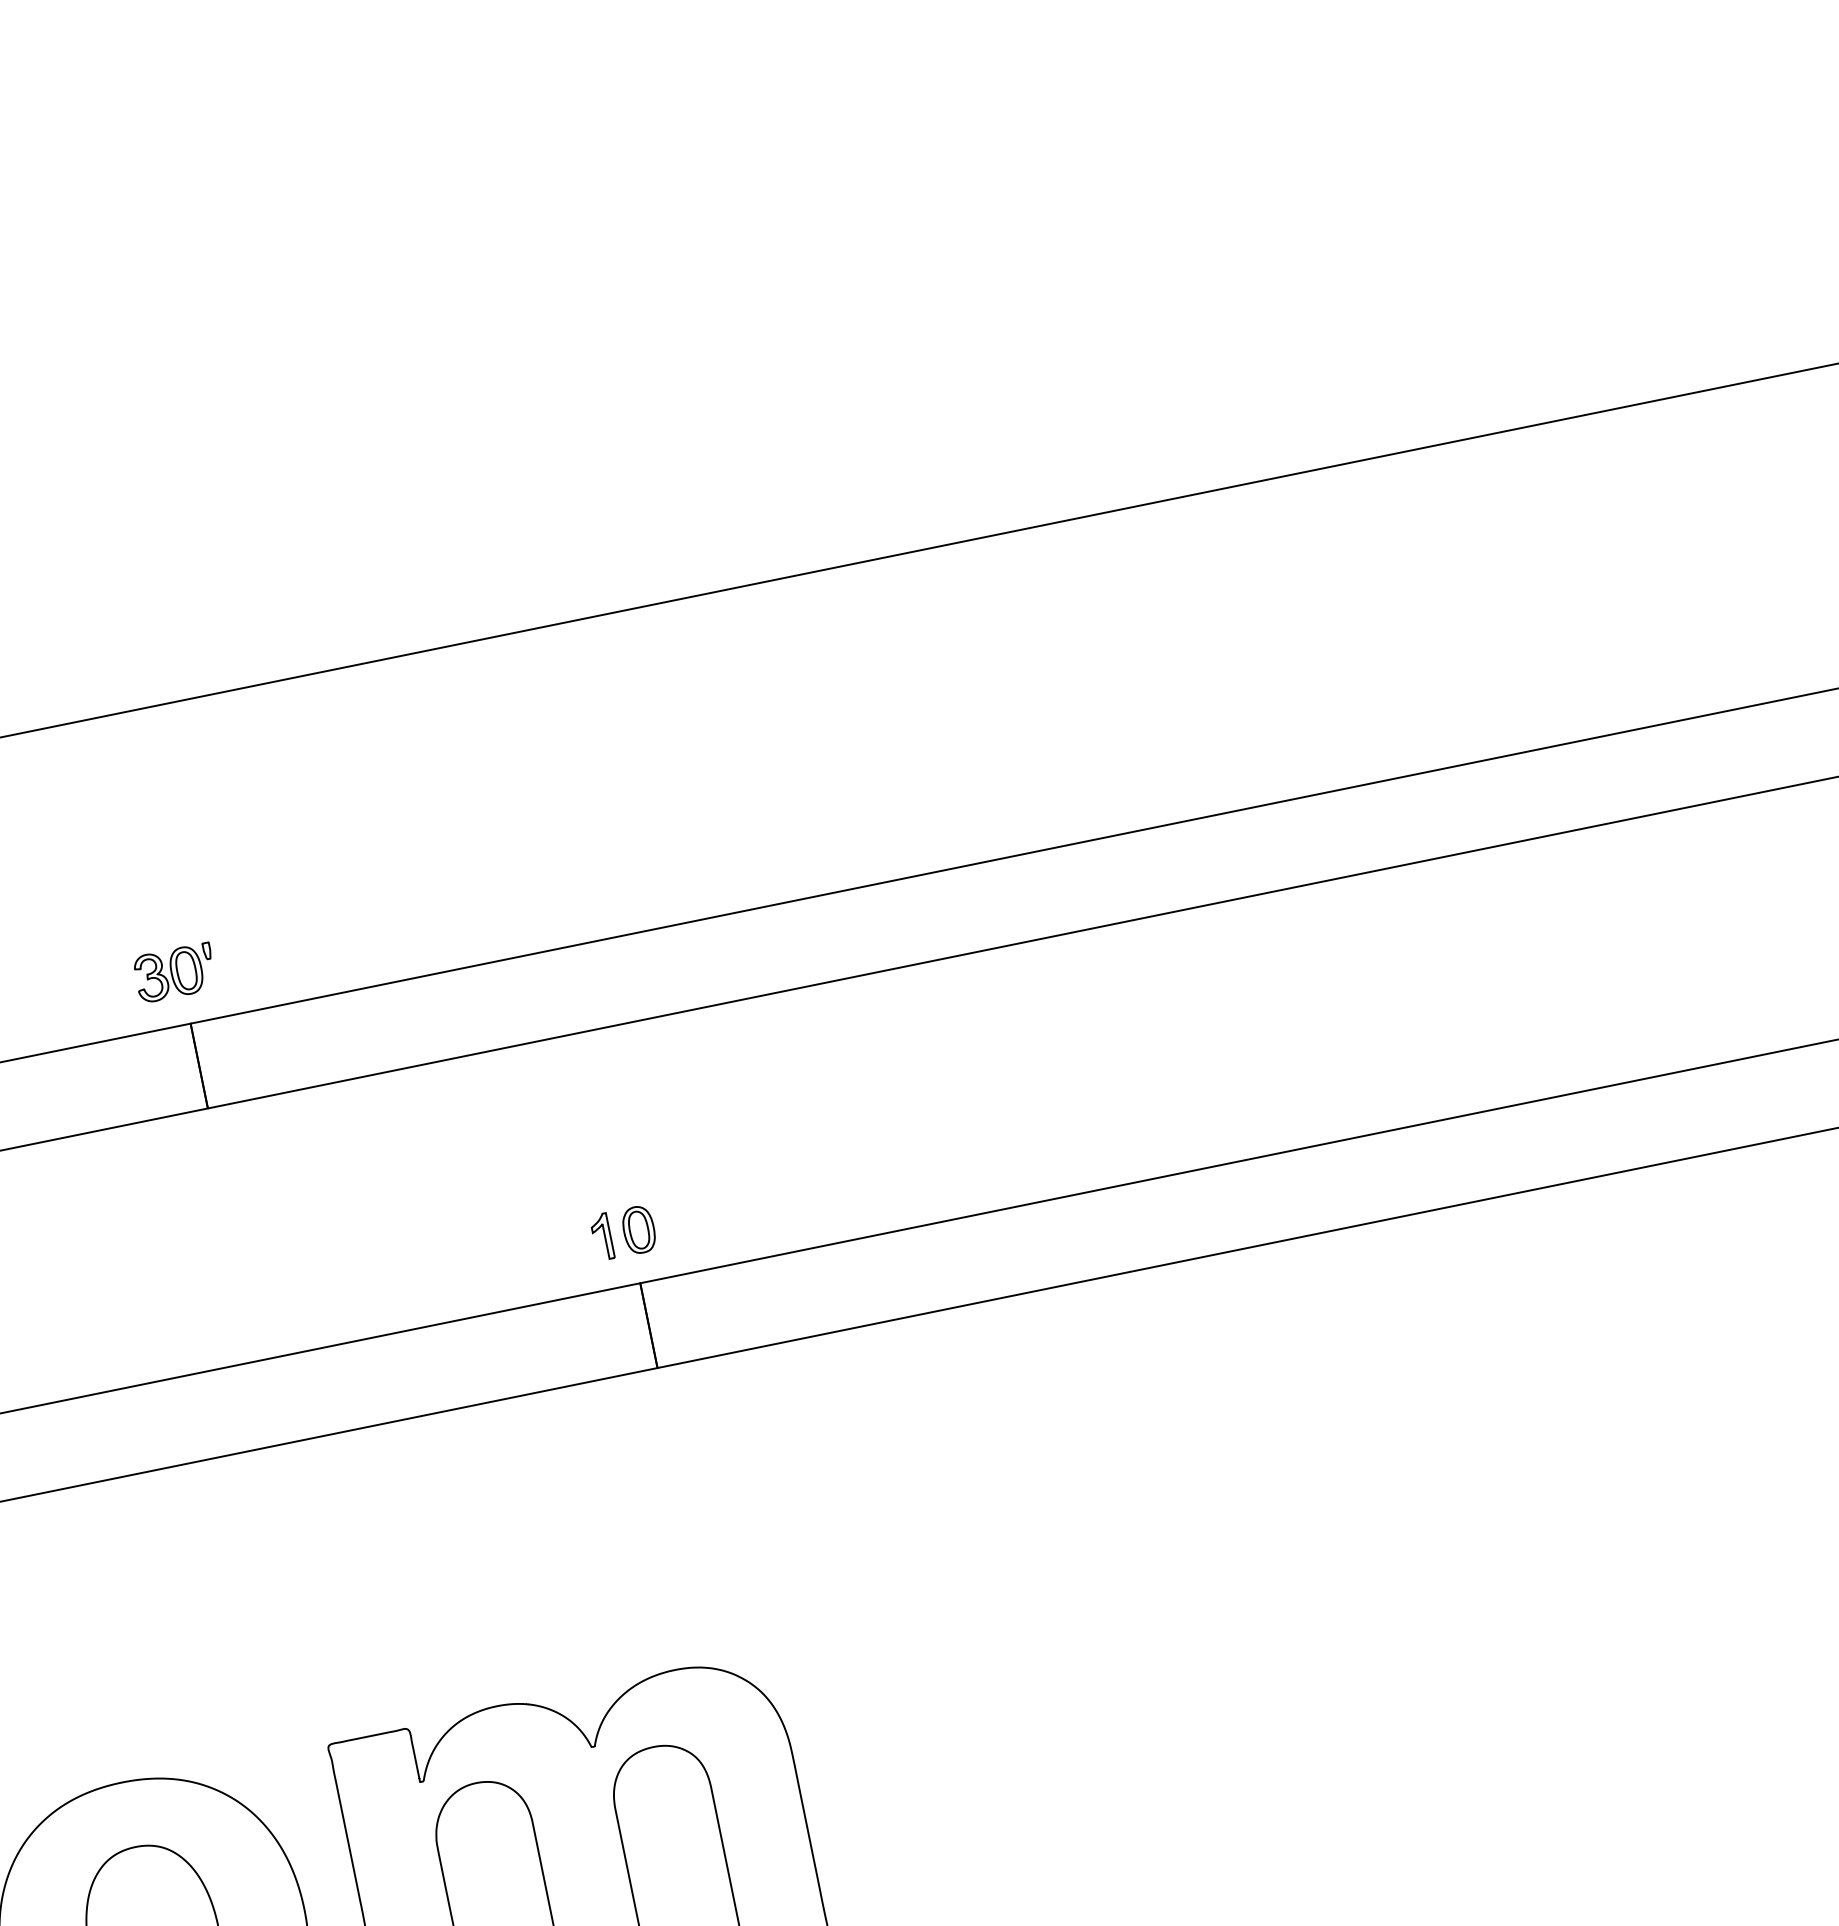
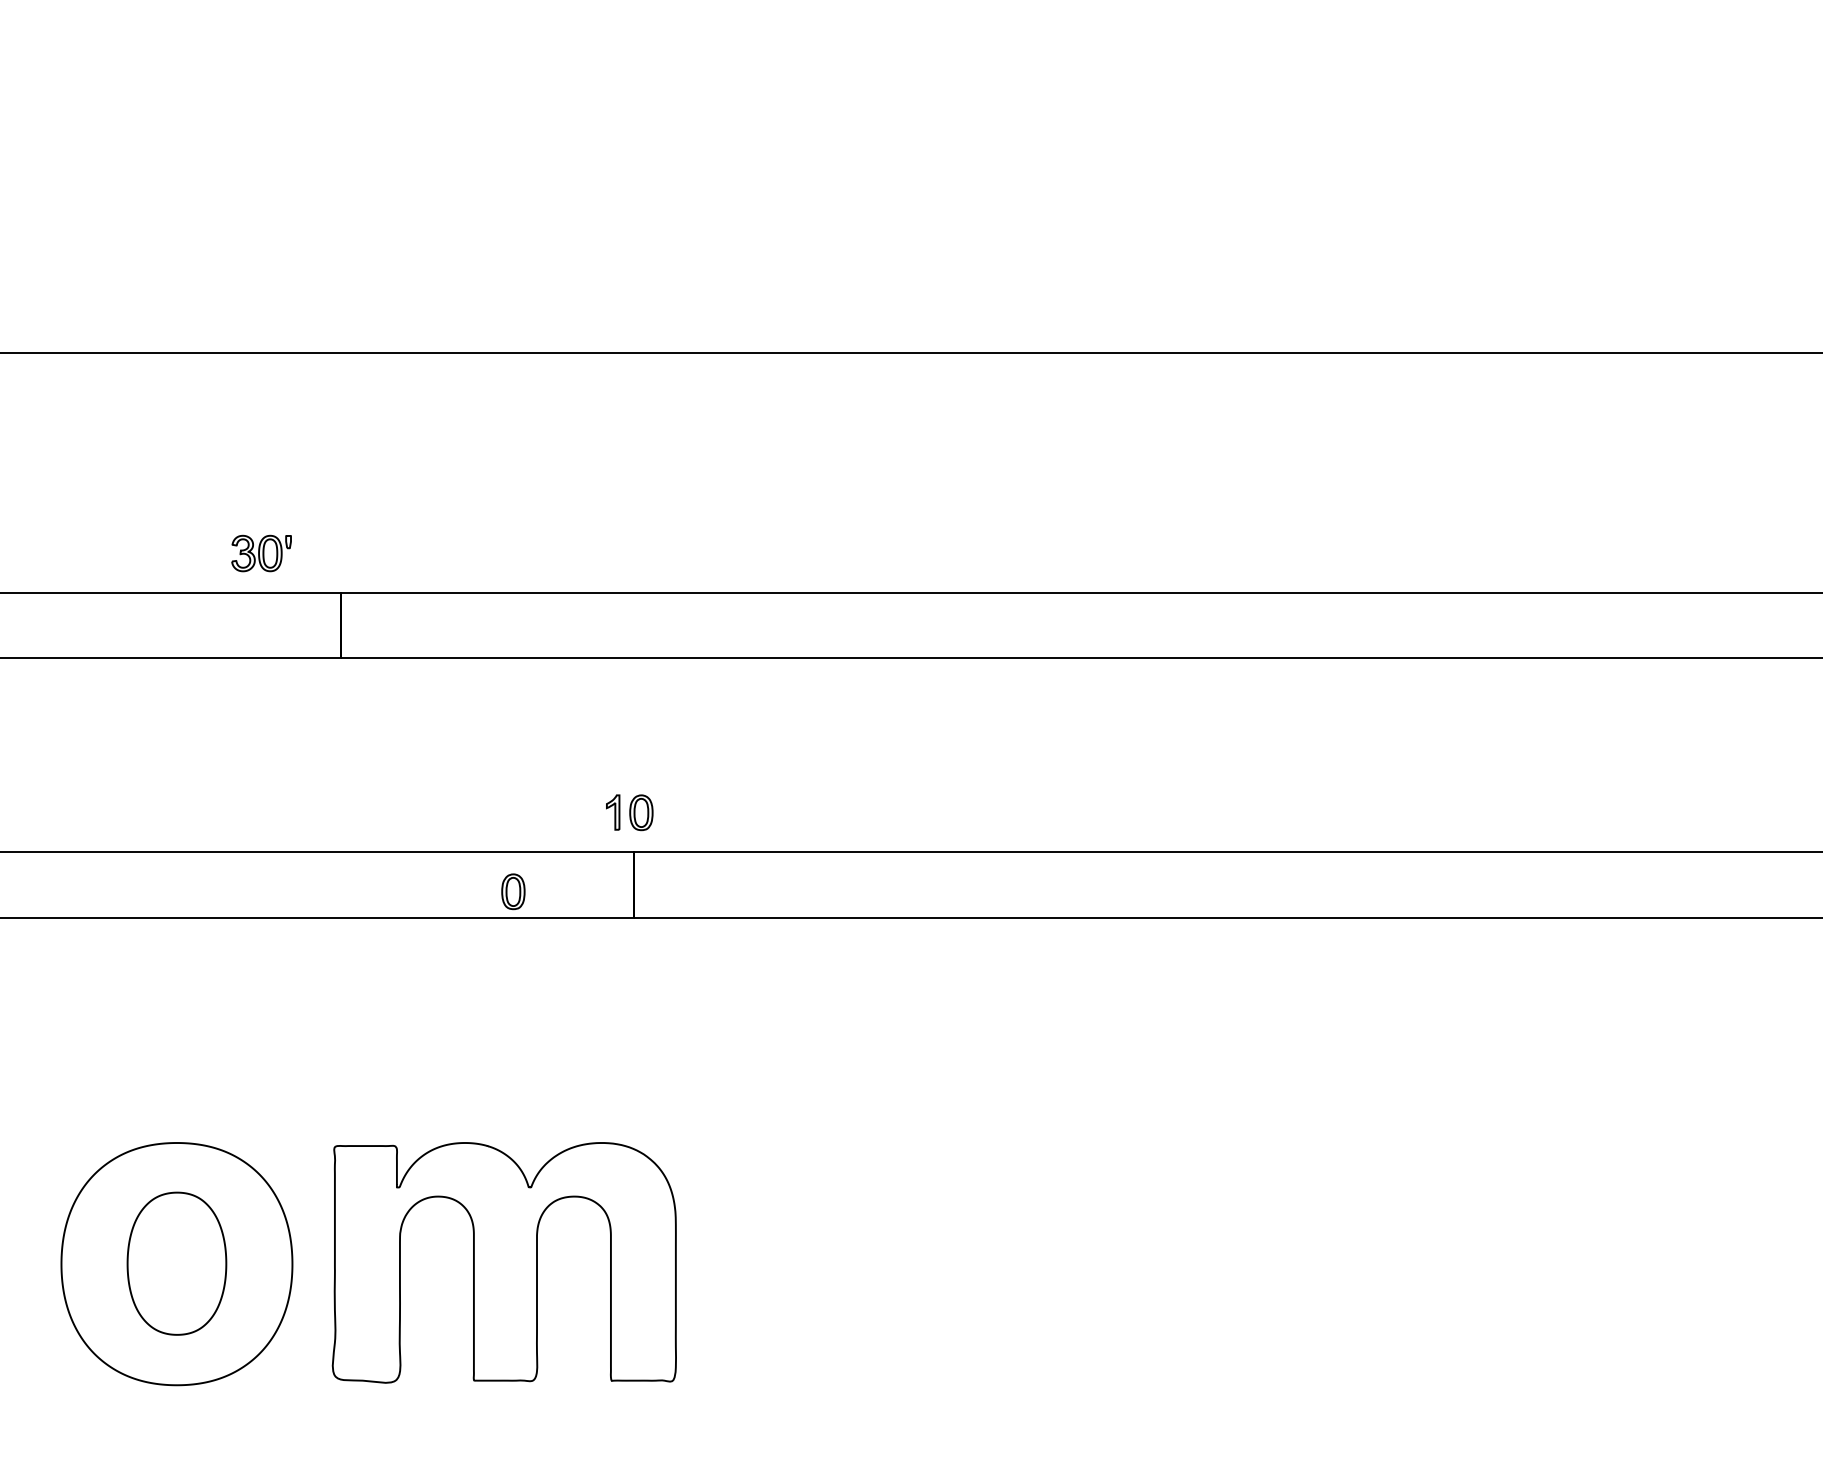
part: (174, 973) -> (261, 553), moved
part: (493, 1366) -> (513, 891), added

